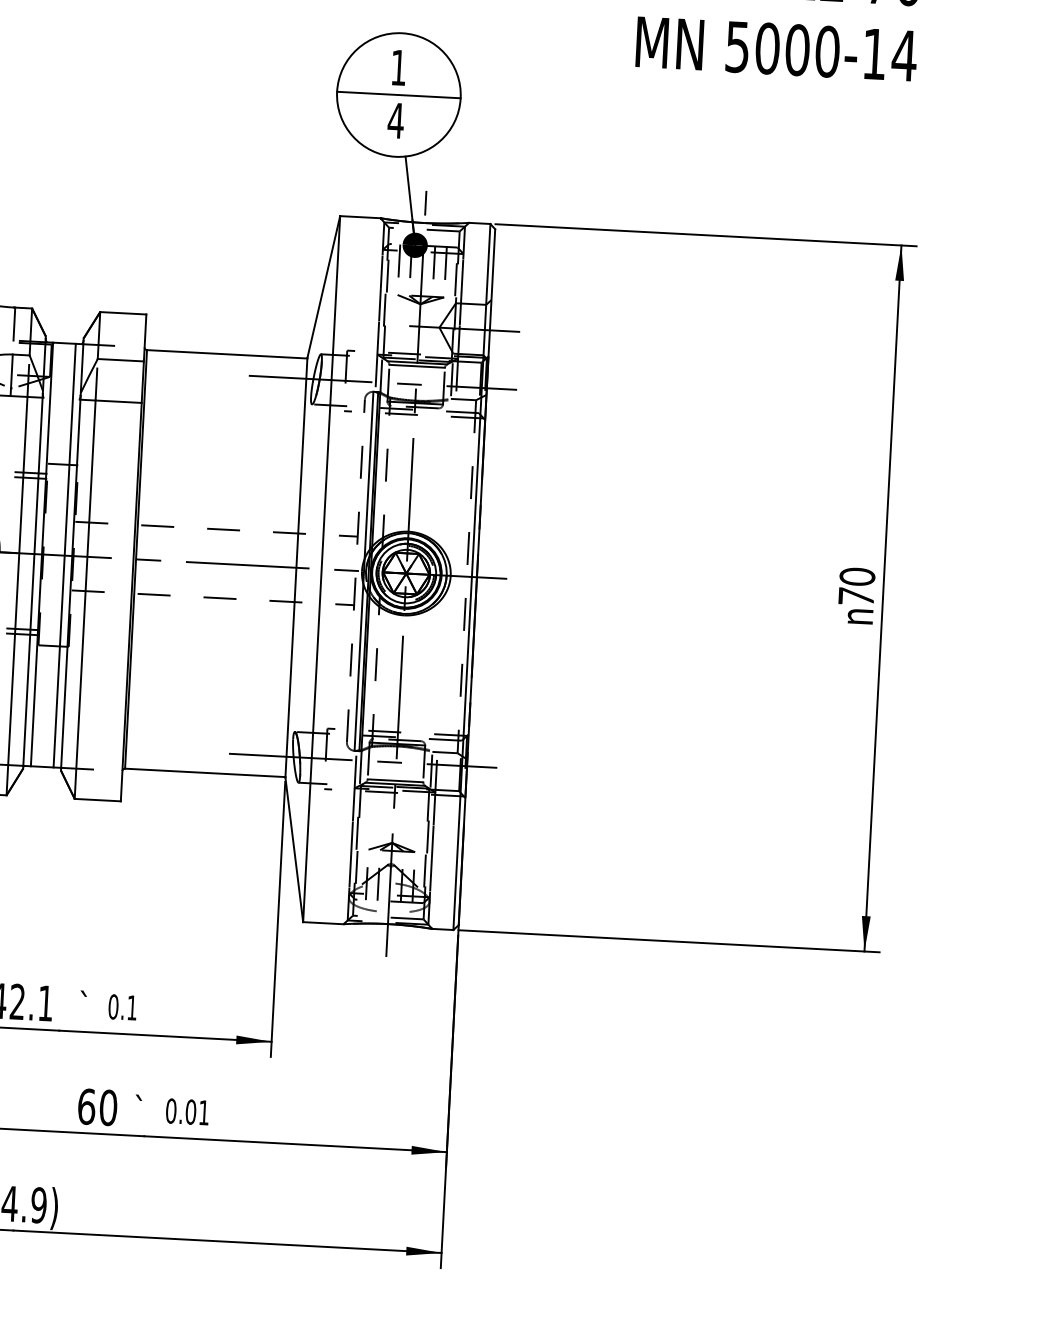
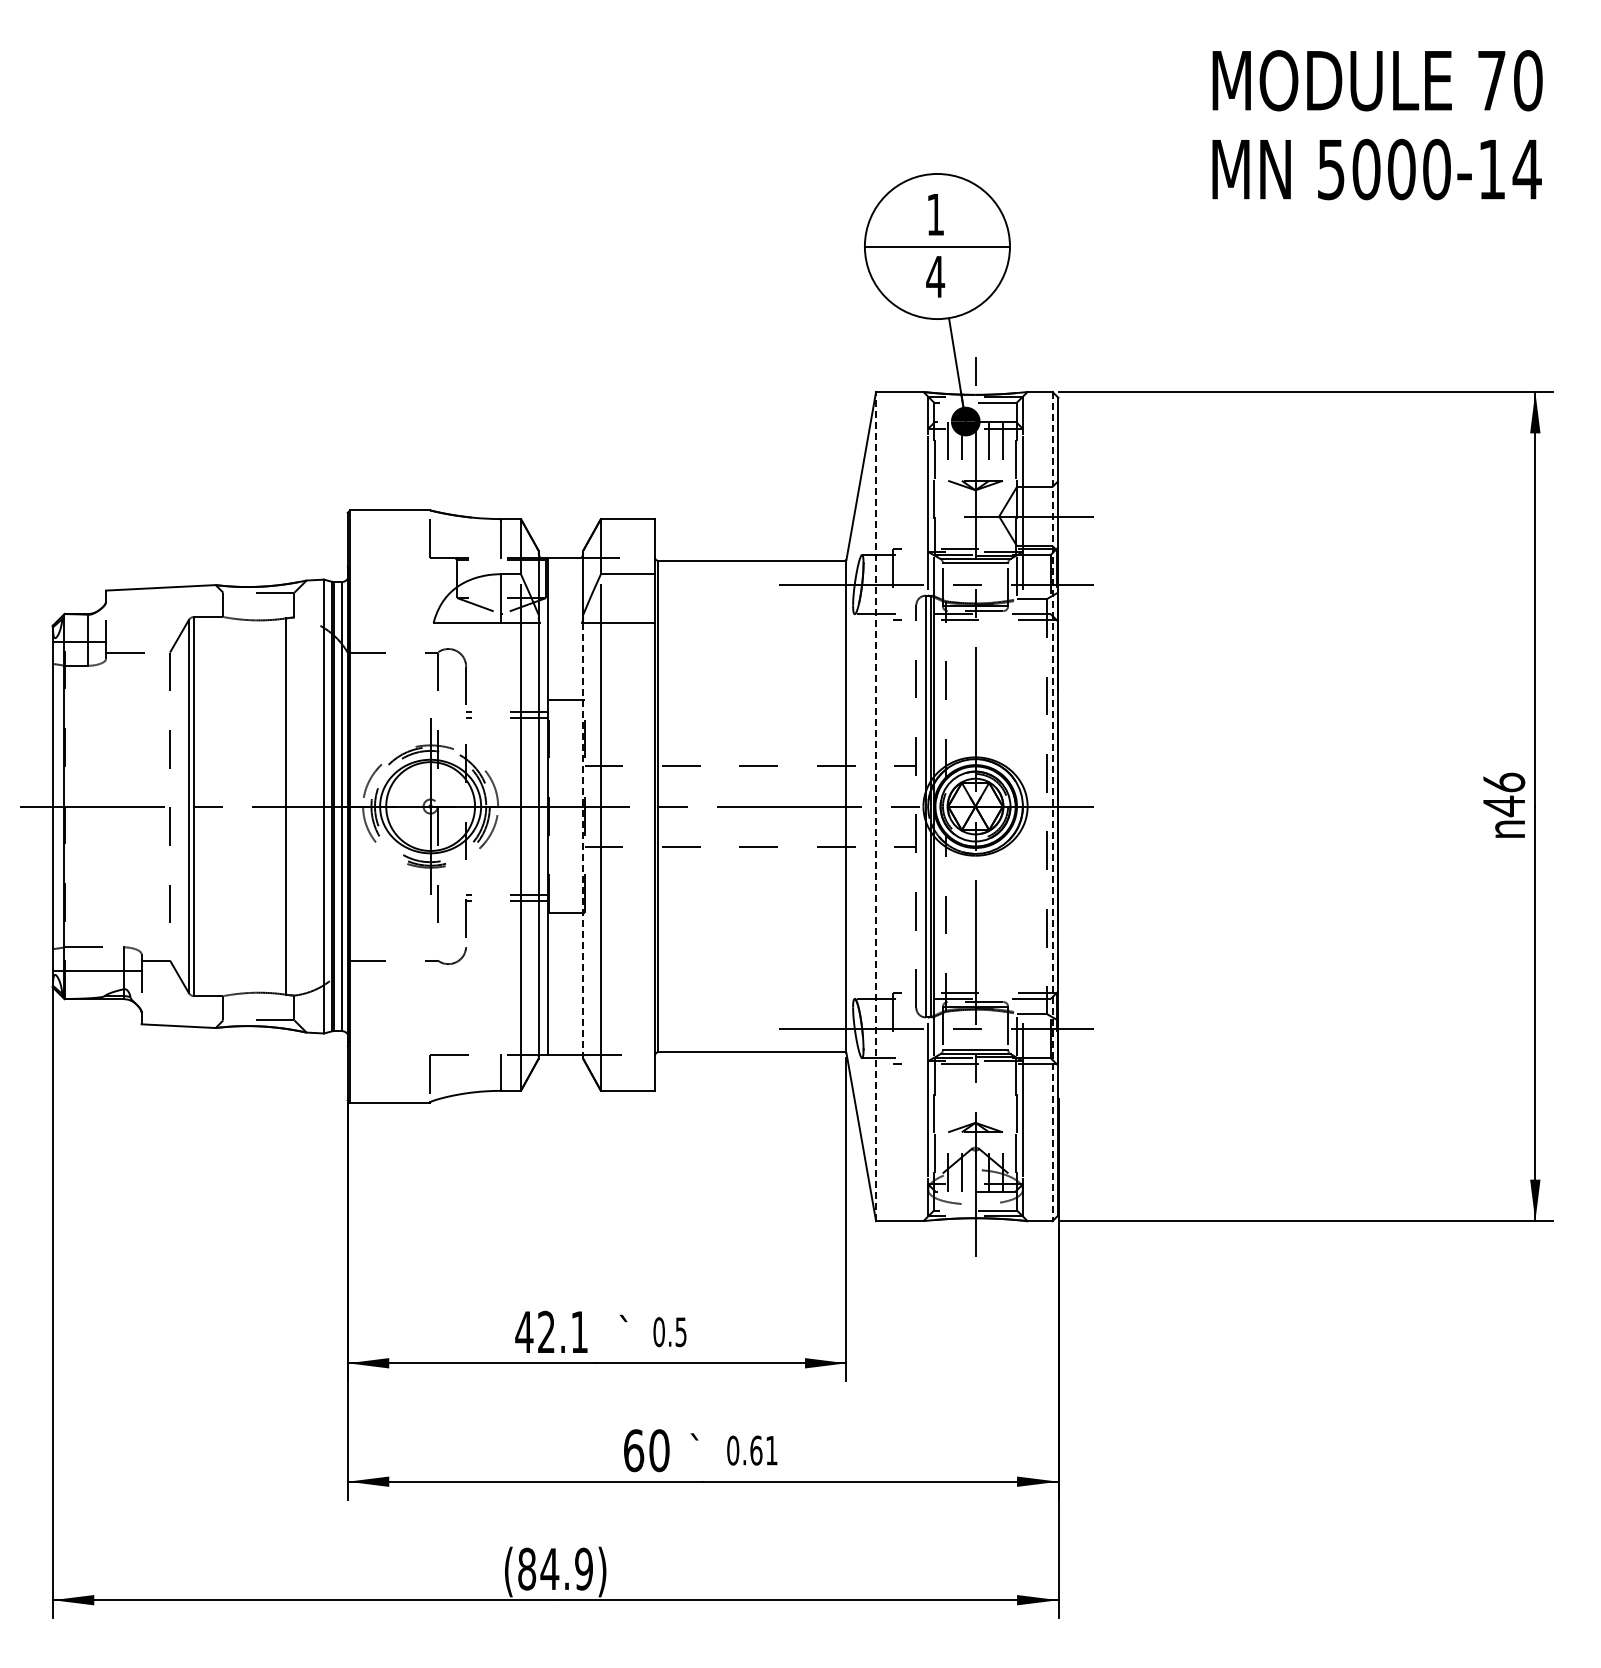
line: (64, 555) -> (574, 806), removed
line: (322, 569) -> (876, 806), solid -> dashed
line: (471, 576) -> (1052, 806), solid -> dashed
line: (71, 584) -> (583, 840), solid -> dashed
text: (856, 586) -> (1503, 794), 70 -> 46
text: (131, 1008) -> (680, 1332), 0.1 -> 0.5
text: (191, 1111) -> (756, 1449), 0.01 -> 0.61

